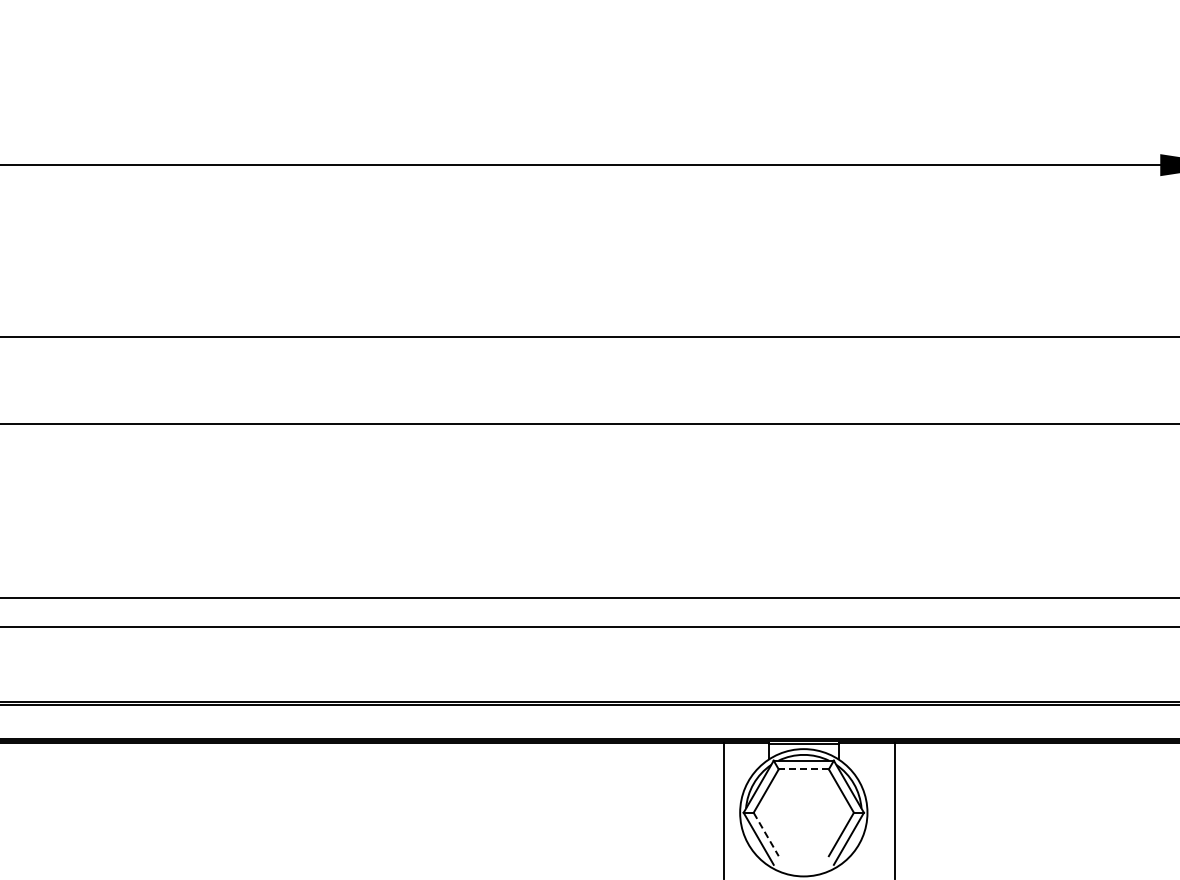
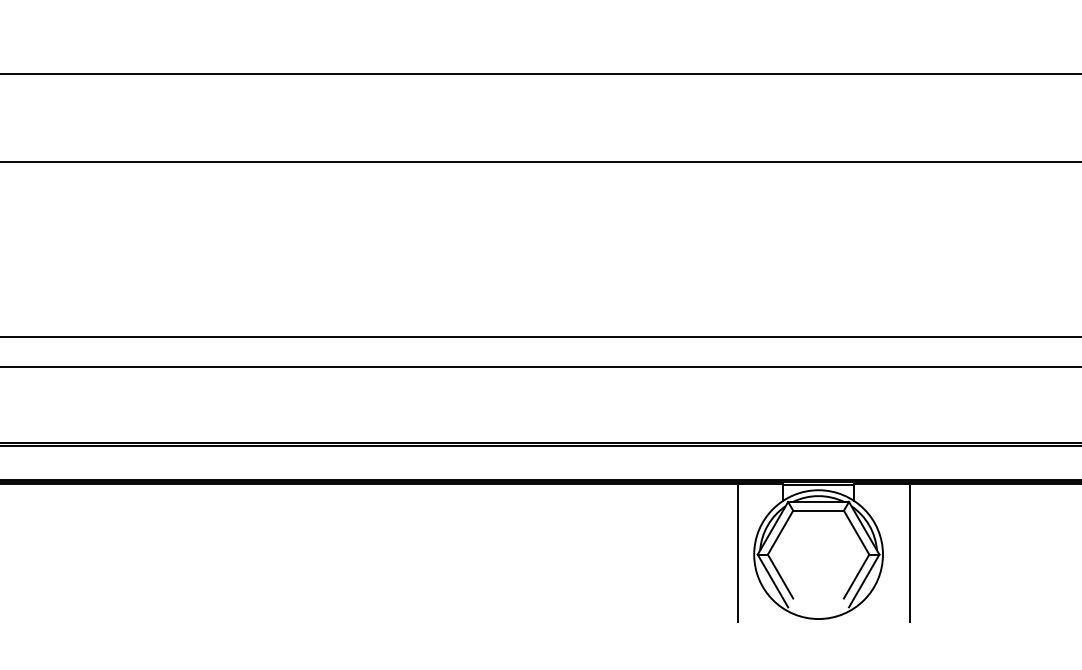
line: (803, 769) -> (818, 510), dashed -> solid
line: (766, 834) -> (780, 576), dashed -> solid

